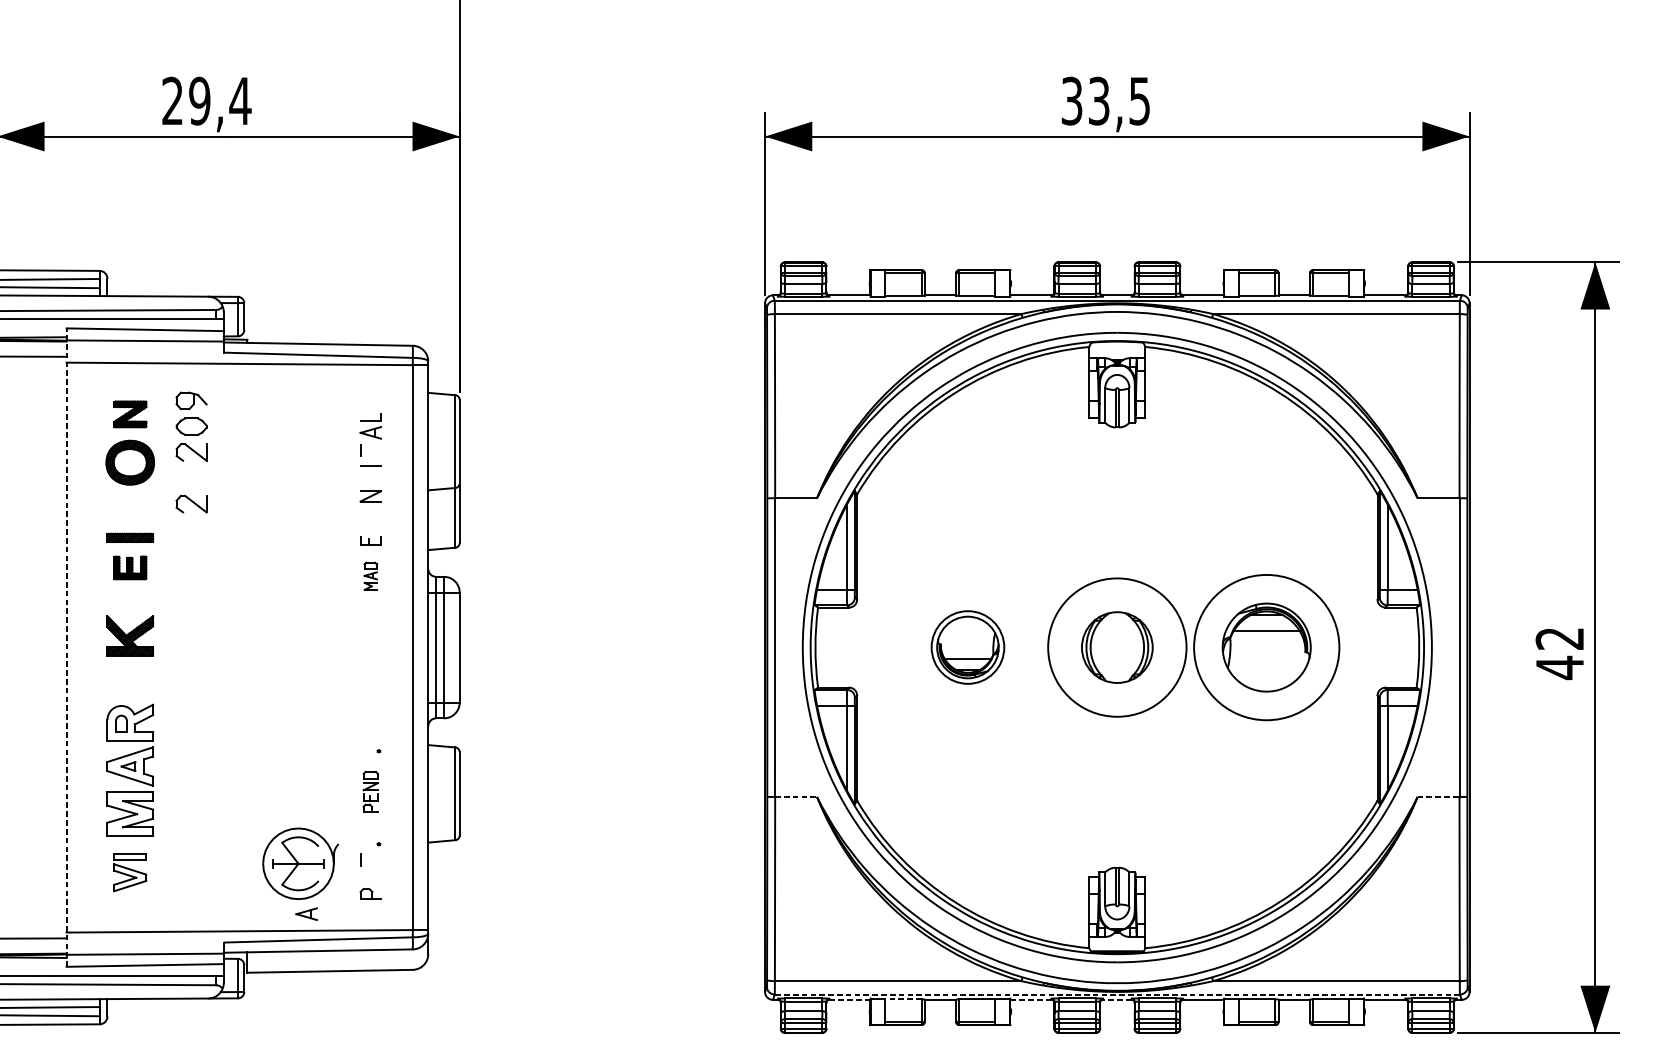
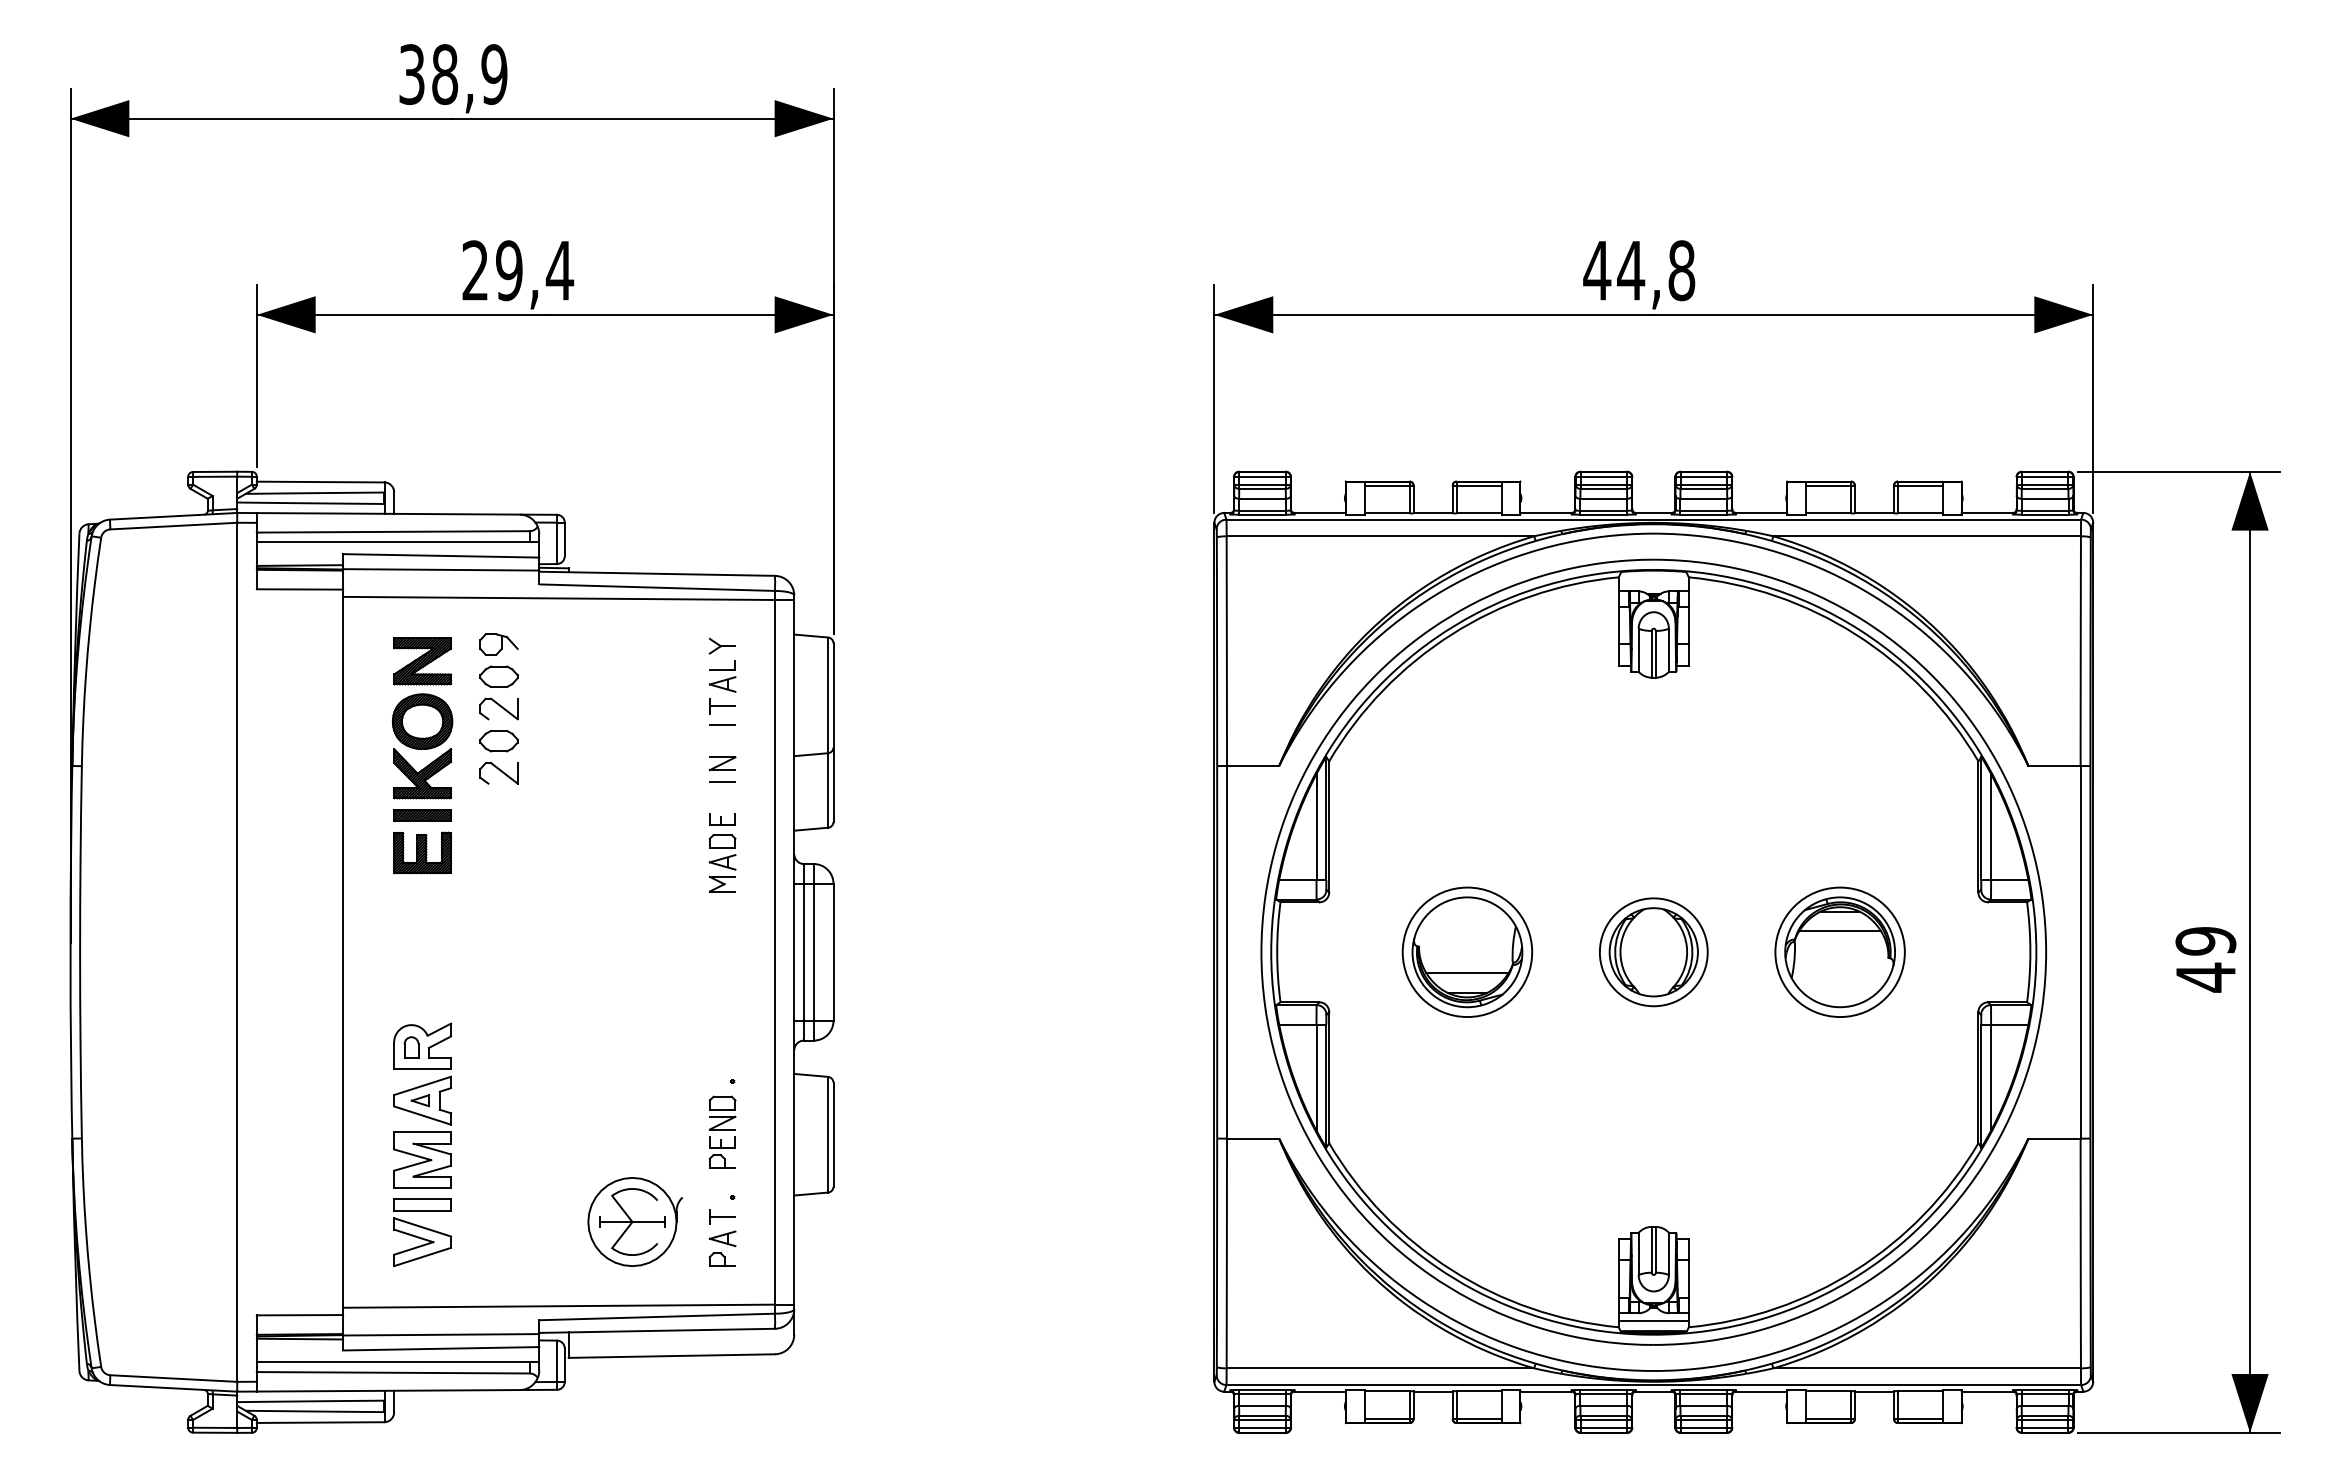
text: (1105, 100) -> (1639, 270), 33,5 -> 44,8
part: (369, 401) -> (721, 645), added
part: (130, 414) -> (422, 661), size x1.43
line: (370, 450) -> (722, 706), added
part: (191, 477) -> (498, 740), added
line: (370, 510) -> (722, 781), added
part: (130, 567) -> (422, 852), size x1.43
part: (370, 576) -> (722, 863), size x1.67
part: (130, 635) -> (422, 773), moved
text: (1559, 638) -> (2205, 941), 42 -> 49
line: (66, 646) -> (343, 951), dashed -> solid
part: (967, 646) -> (1467, 951), size x1.43
circle: (1117, 647) -> (1653, 952), size x0.62
circle: (1266, 647) -> (1839, 952), size x0.71
part: (370, 791) -> (722, 1131), size x1.43
line: (796, 796) -> (1253, 1138), dashed -> solid
line: (1438, 796) -> (2054, 1138), dashed -> solid
line: (370, 859) -> (722, 1216), added
part: (130, 872) -> (422, 1232), size x1.43
part: (306, 913) -> (722, 1238), moved
line: (1117, 943) -> (1653, 1321), added
line: (1117, 994) -> (1653, 1385), dashed -> solid
line: (849, 999) -> (1319, 1391), dashed -> solid
line: (903, 999) -> (1387, 1391), dashed -> solid
line: (1030, 999) -> (1545, 1391), dashed -> solid
line: (1117, 999) -> (1653, 1391), dashed -> solid

